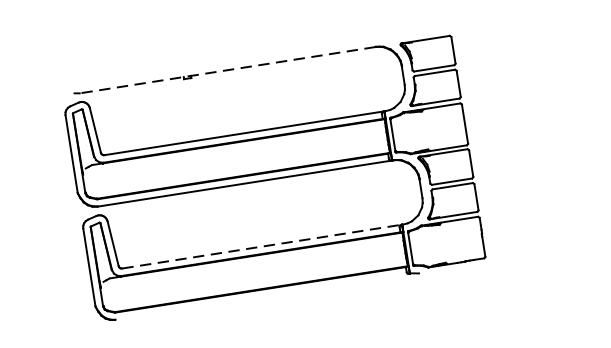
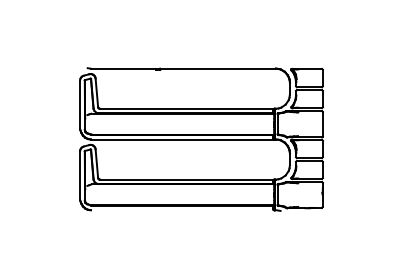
line: (226, 70) -> (182, 68), dashed -> solid
line: (262, 246) -> (187, 179), dashed -> solid

